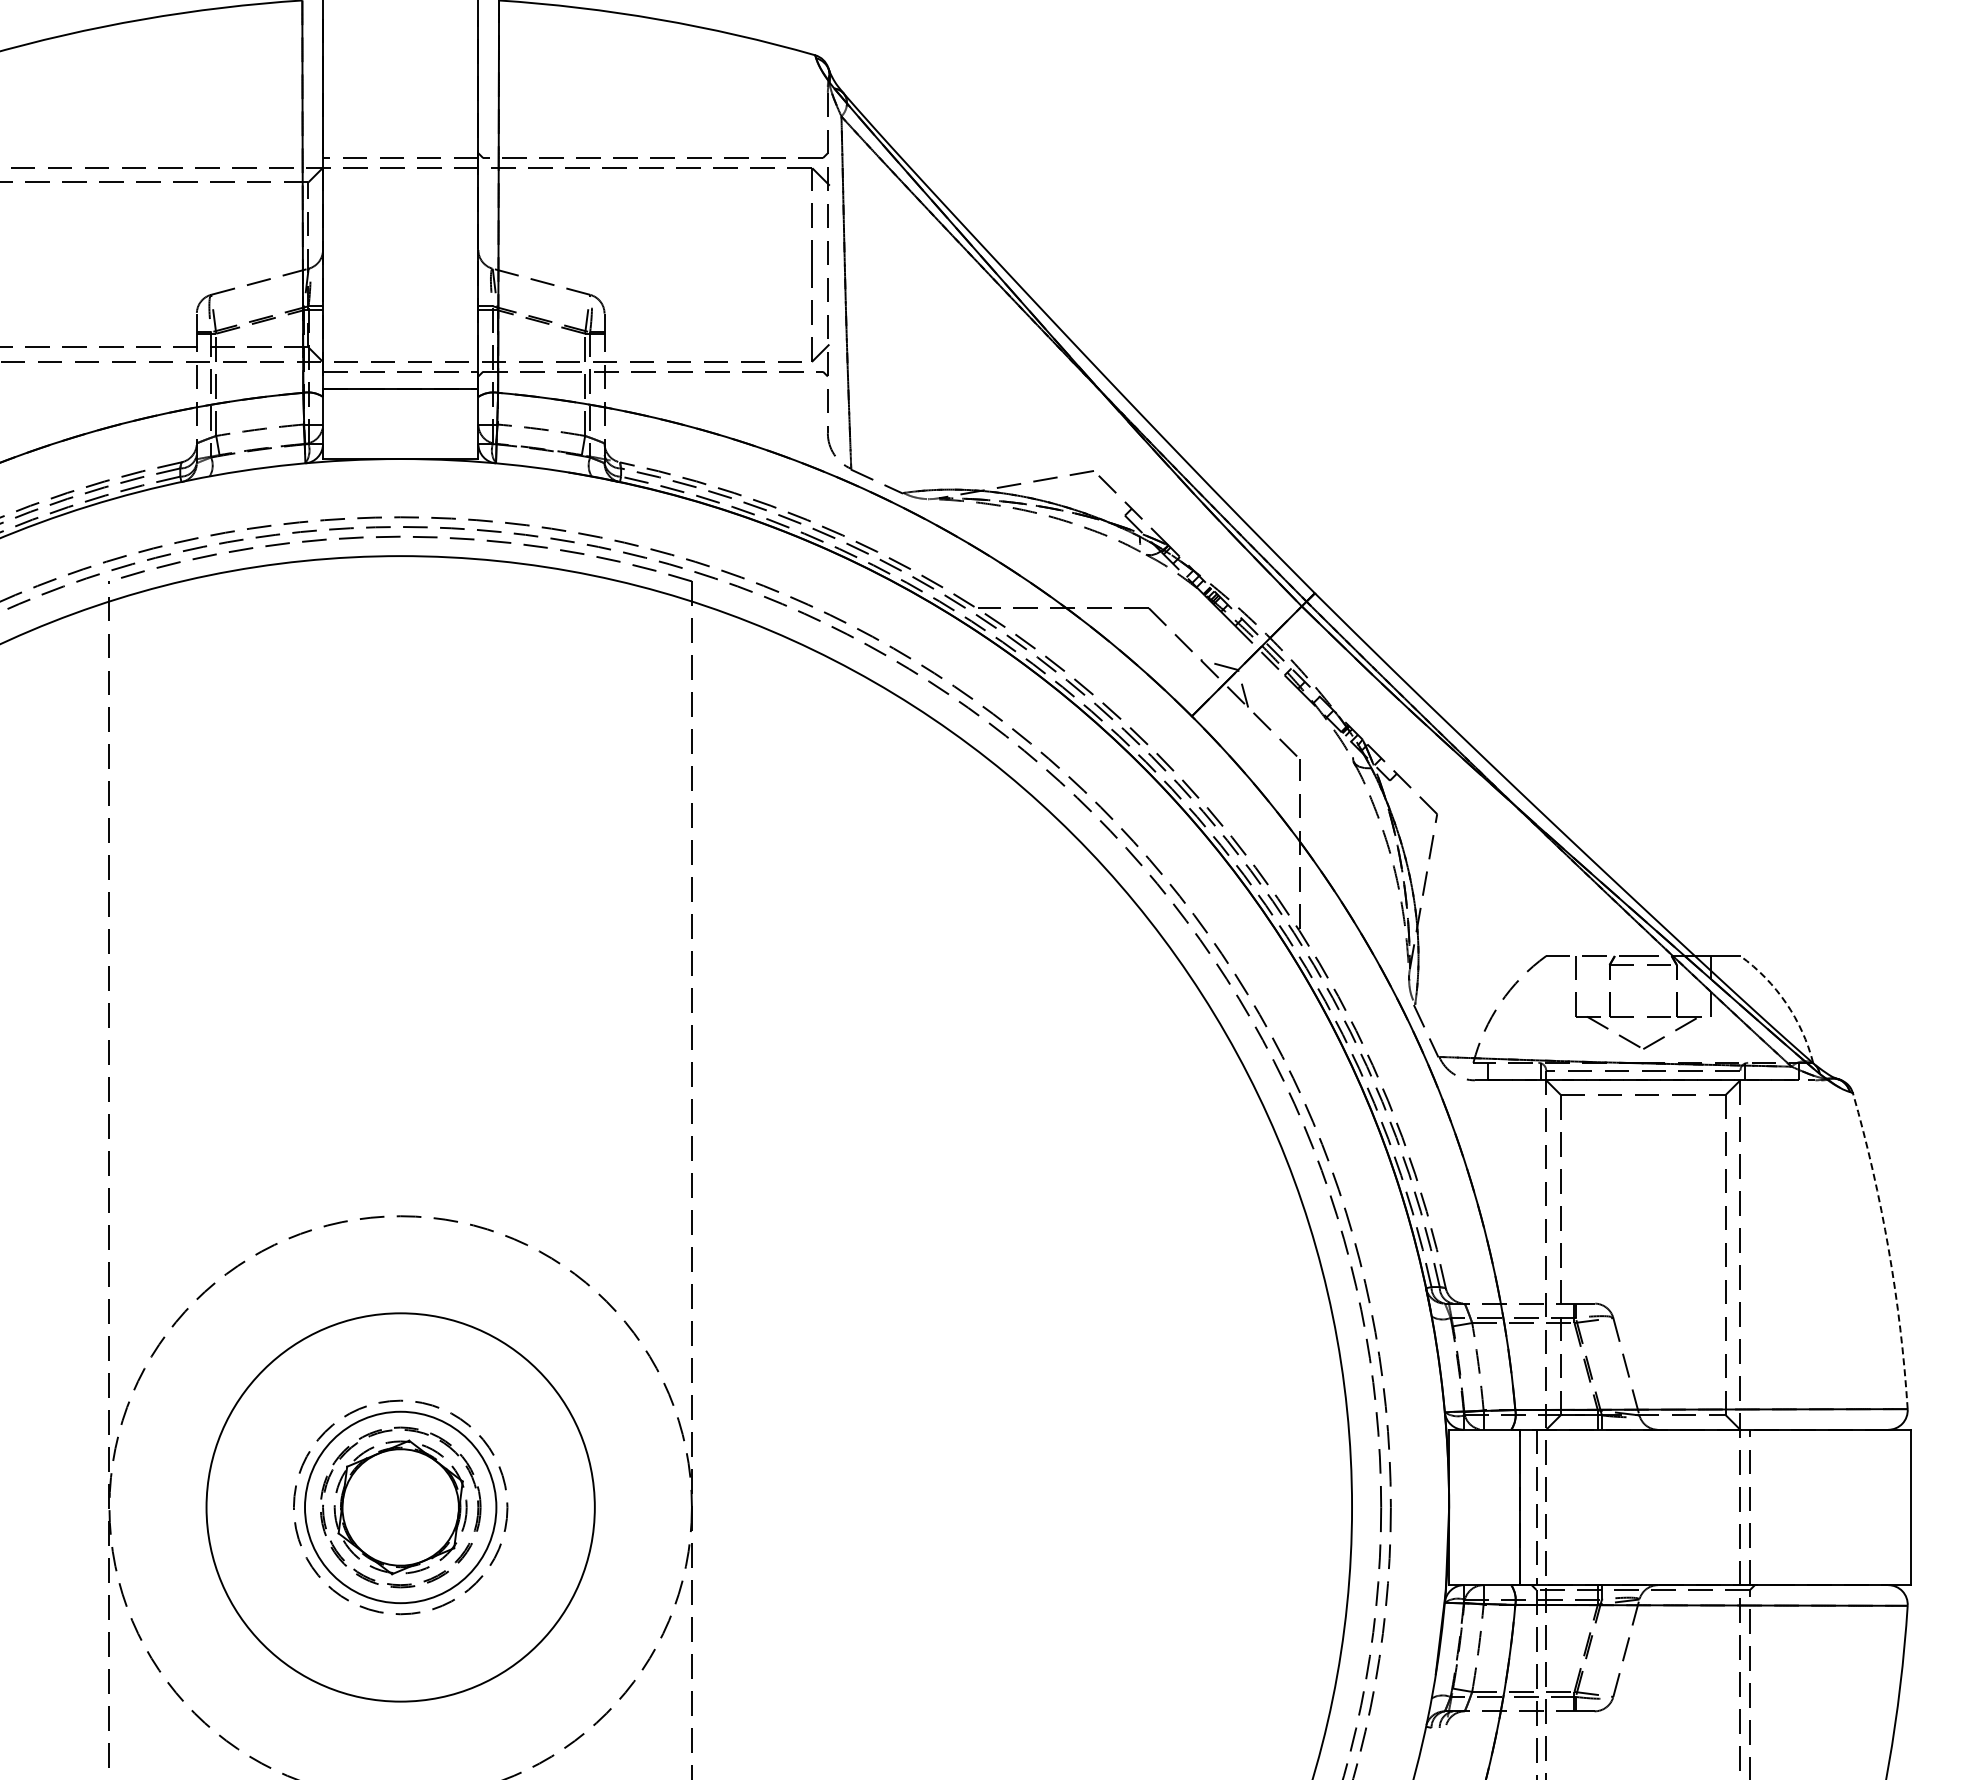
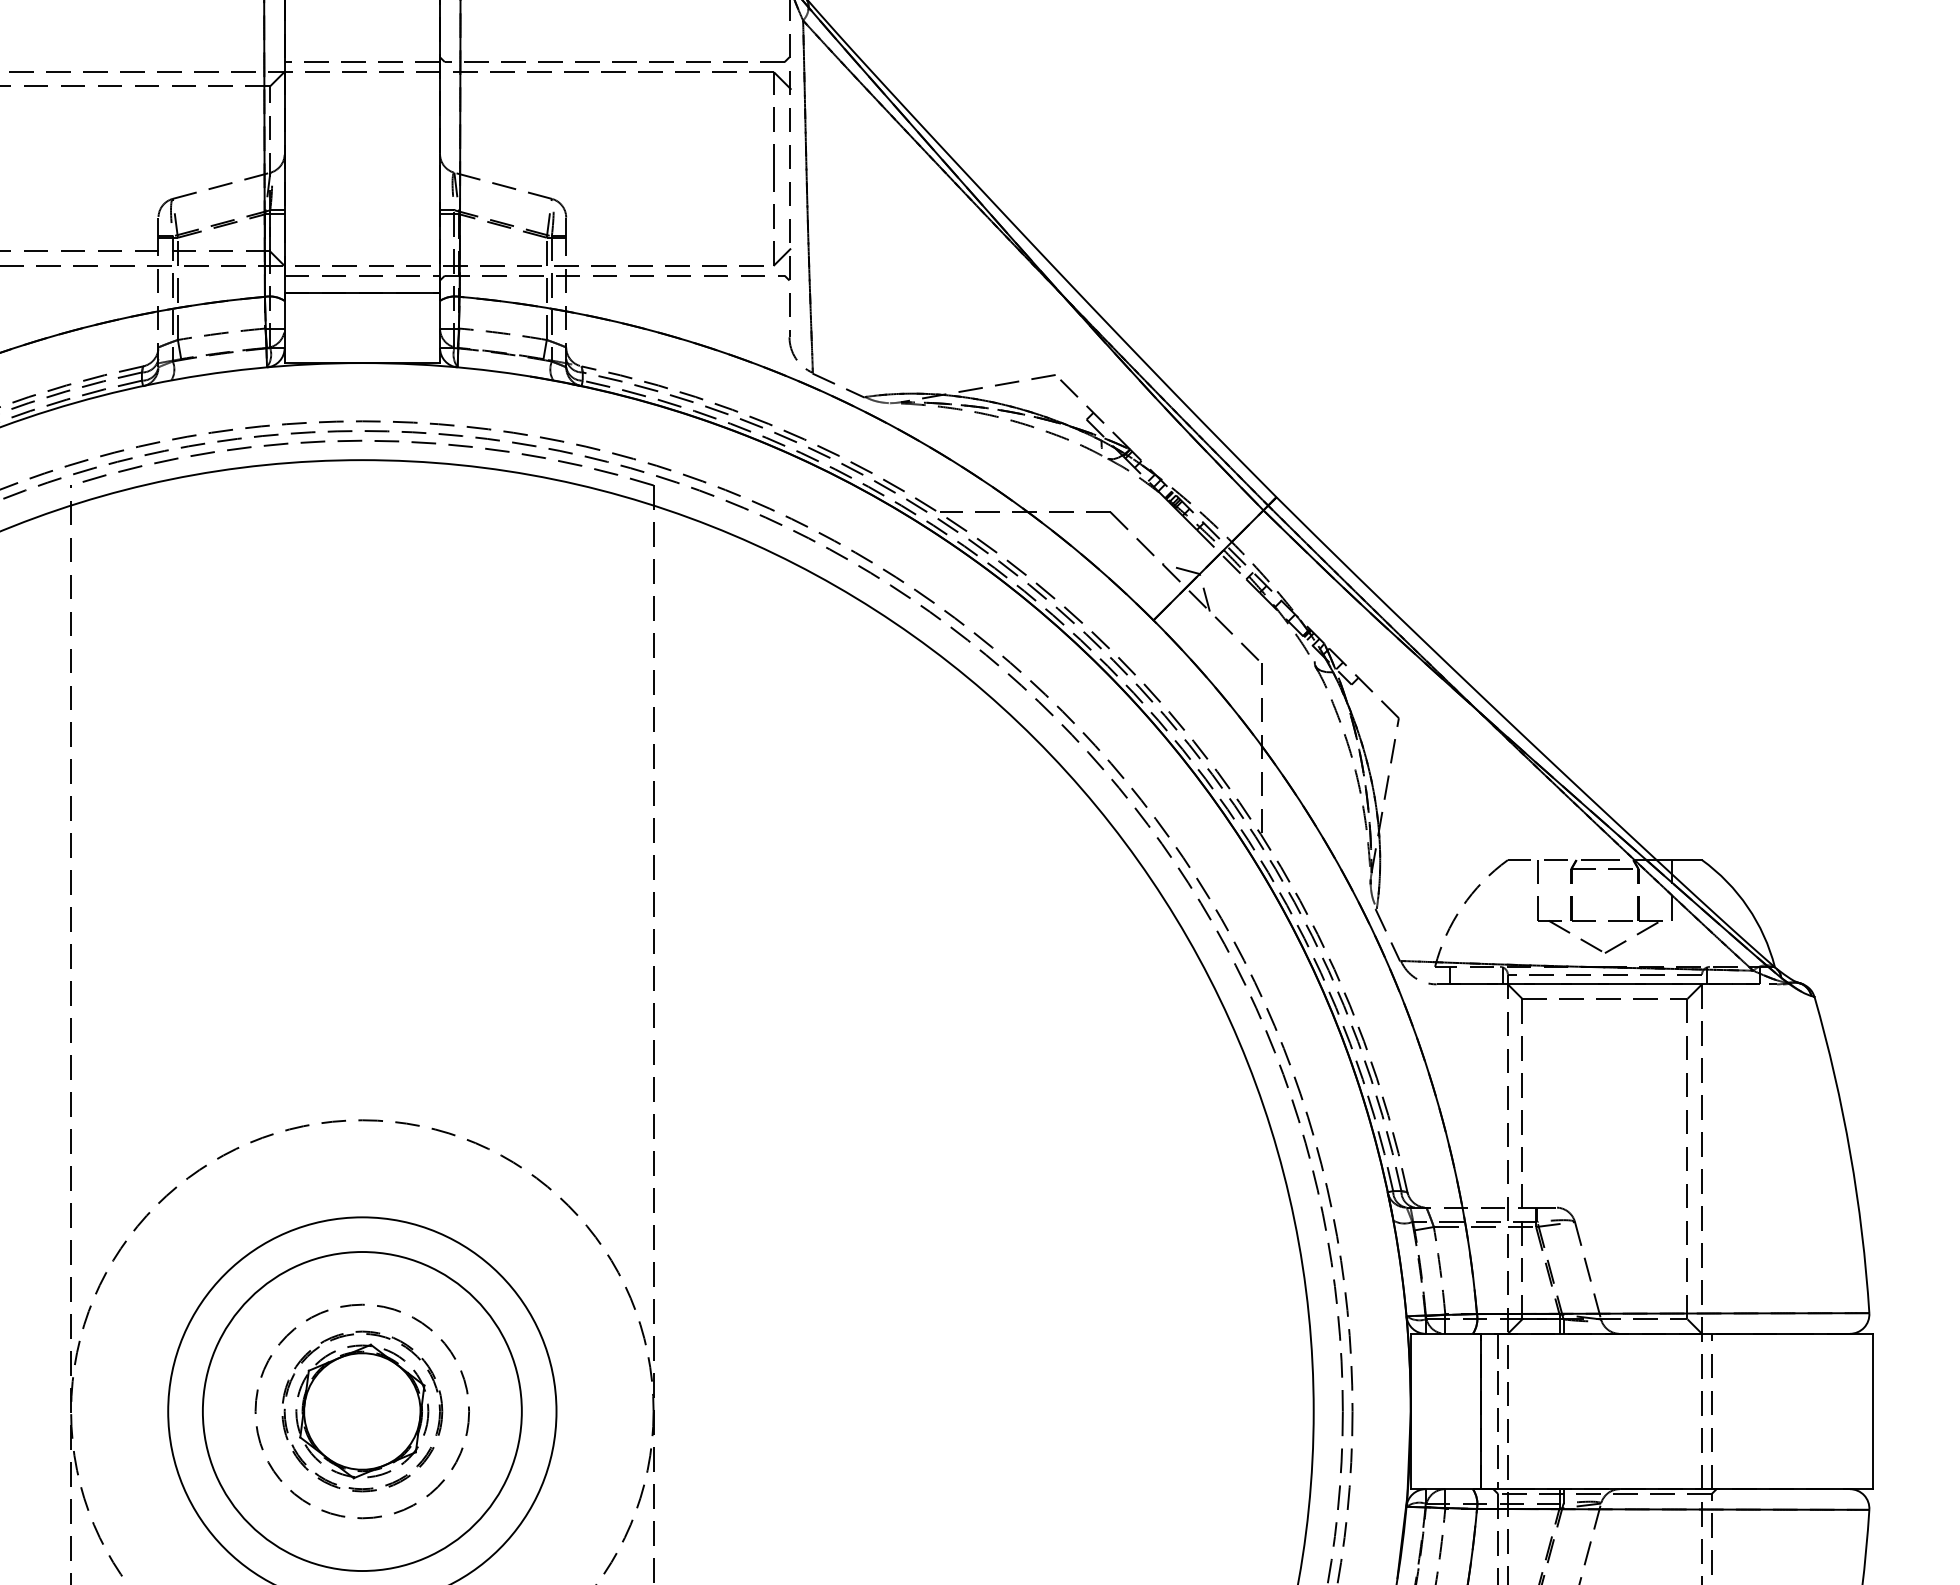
arc: (1786, 1003) -> (1748, 907), dashed -> solid
arc: (1888, 1249) -> (1850, 1153), dashed -> solid
circle: (400, 1506) -> (362, 1410), size x1.67

